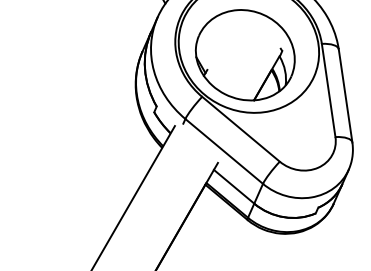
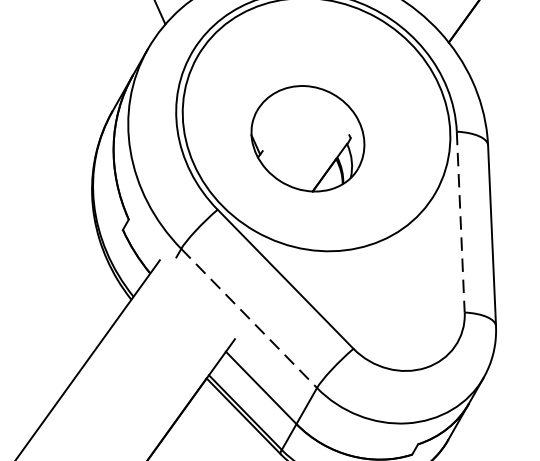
part: (244, 55) -> (306, 138), size x0.6
line: (328, 90) -> (460, 222), solid -> dashed
line: (224, 151) -> (249, 318), solid -> dashed

